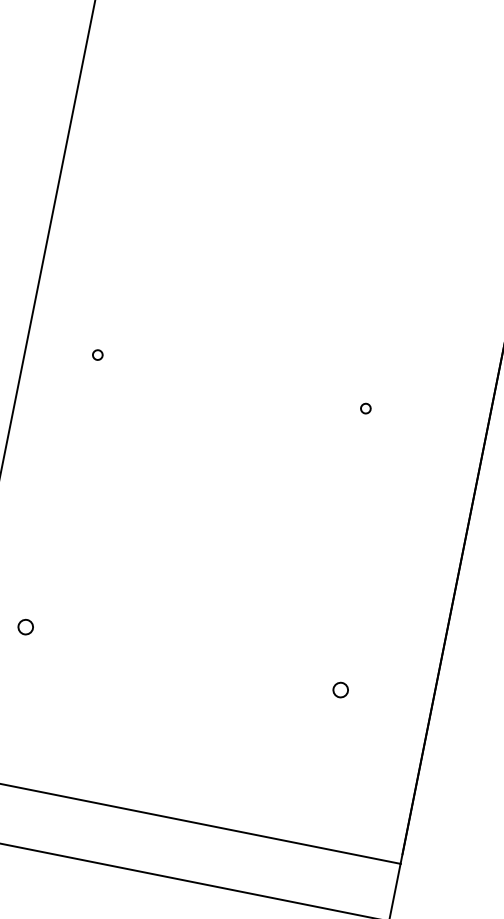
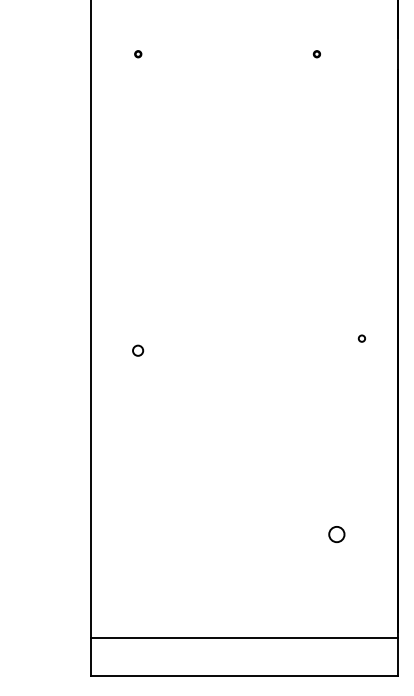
circle: (98, 354) -> (138, 350), size x1.6
circle: (365, 408) -> (361, 338), moved
circle: (25, 625) -> (126, 533), removed
circle: (340, 688) -> (336, 533), size x1.6

